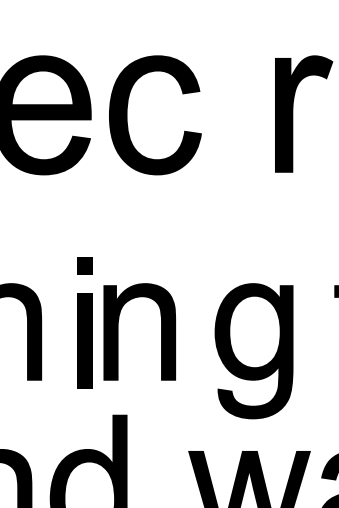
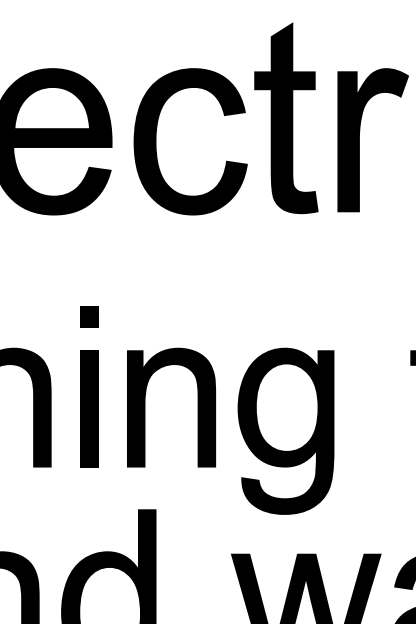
fill: (233, 95) -> (286, 117), added
part: (84, 322) -> (88, 386), moved
part: (253, 351) -> (285, 431), moved

